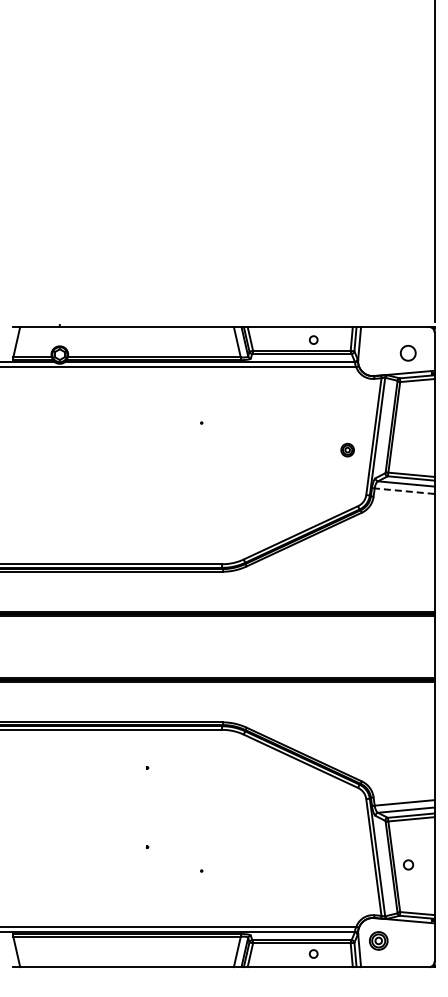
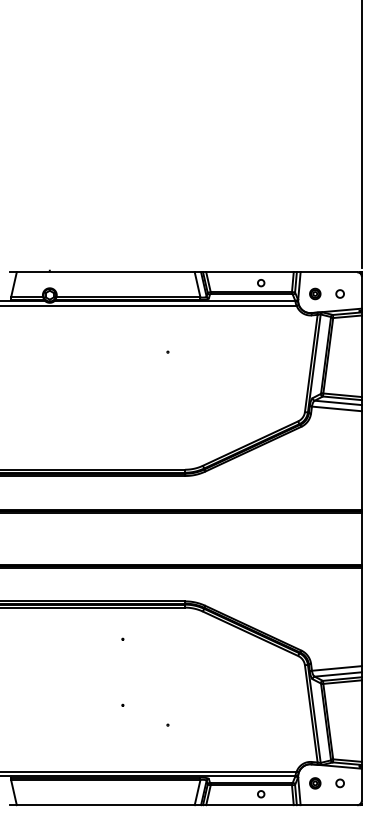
part: (408, 352) -> (340, 293), size x0.62
part: (347, 449) -> (315, 293), moved
line: (404, 491) -> (336, 409), dashed -> solid
part: (408, 864) -> (340, 783), moved
part: (378, 940) -> (315, 783), size x0.71

